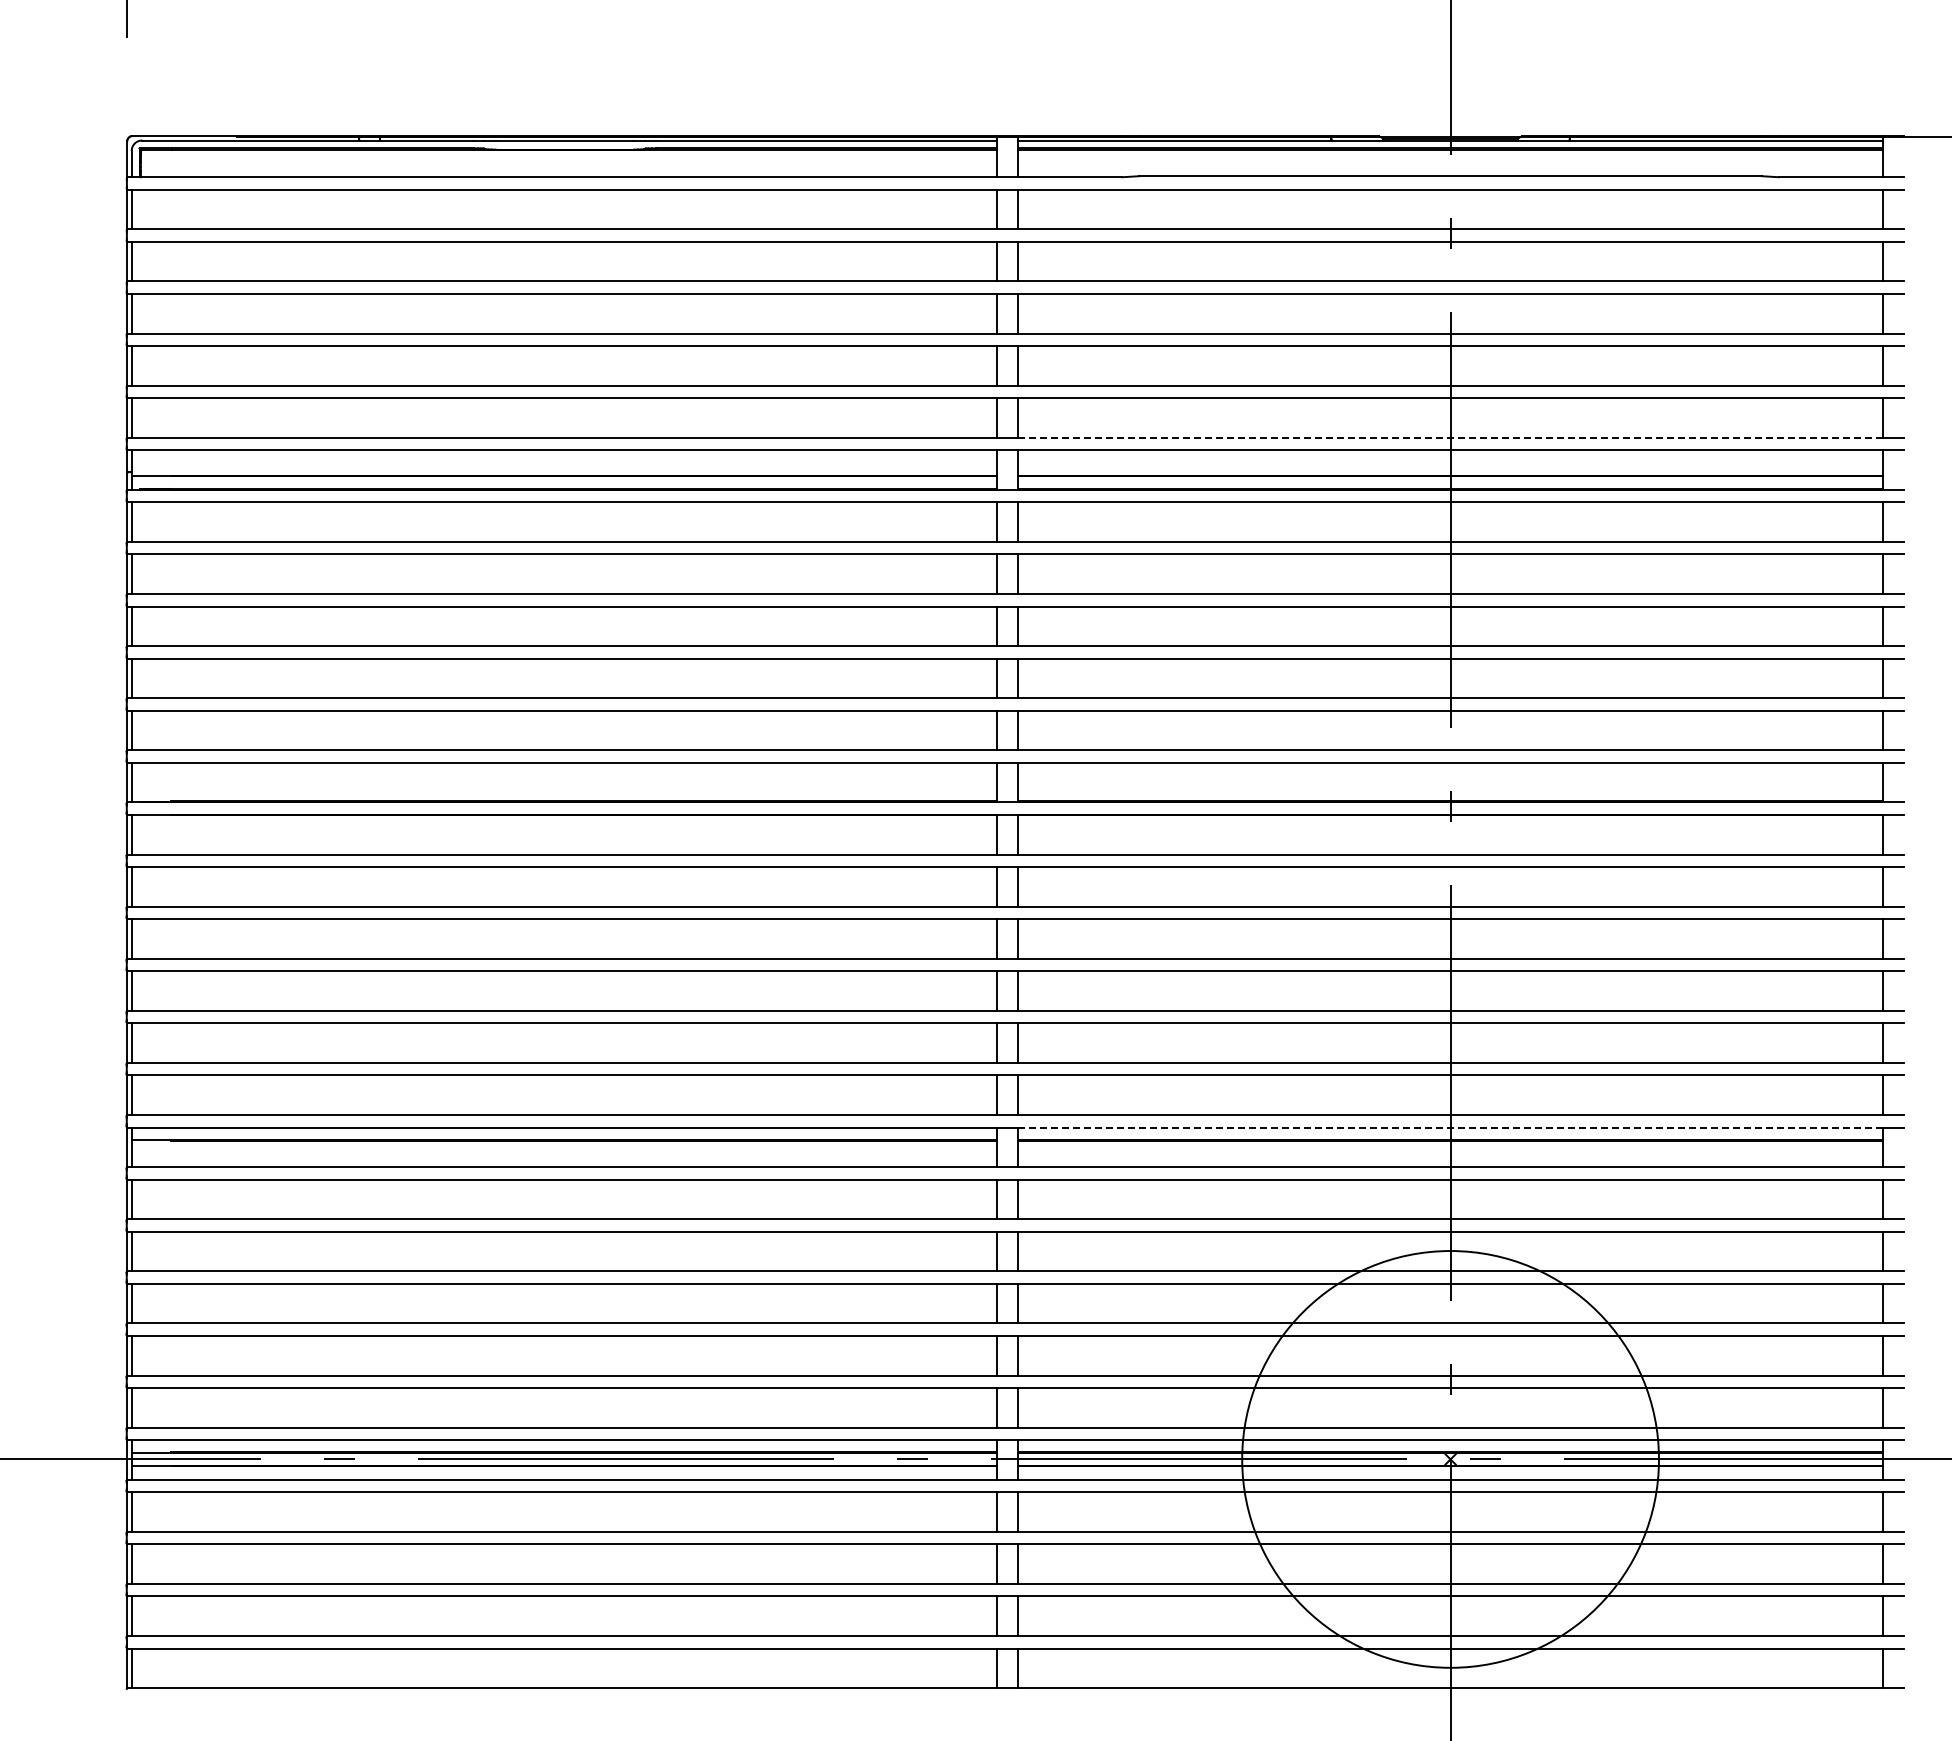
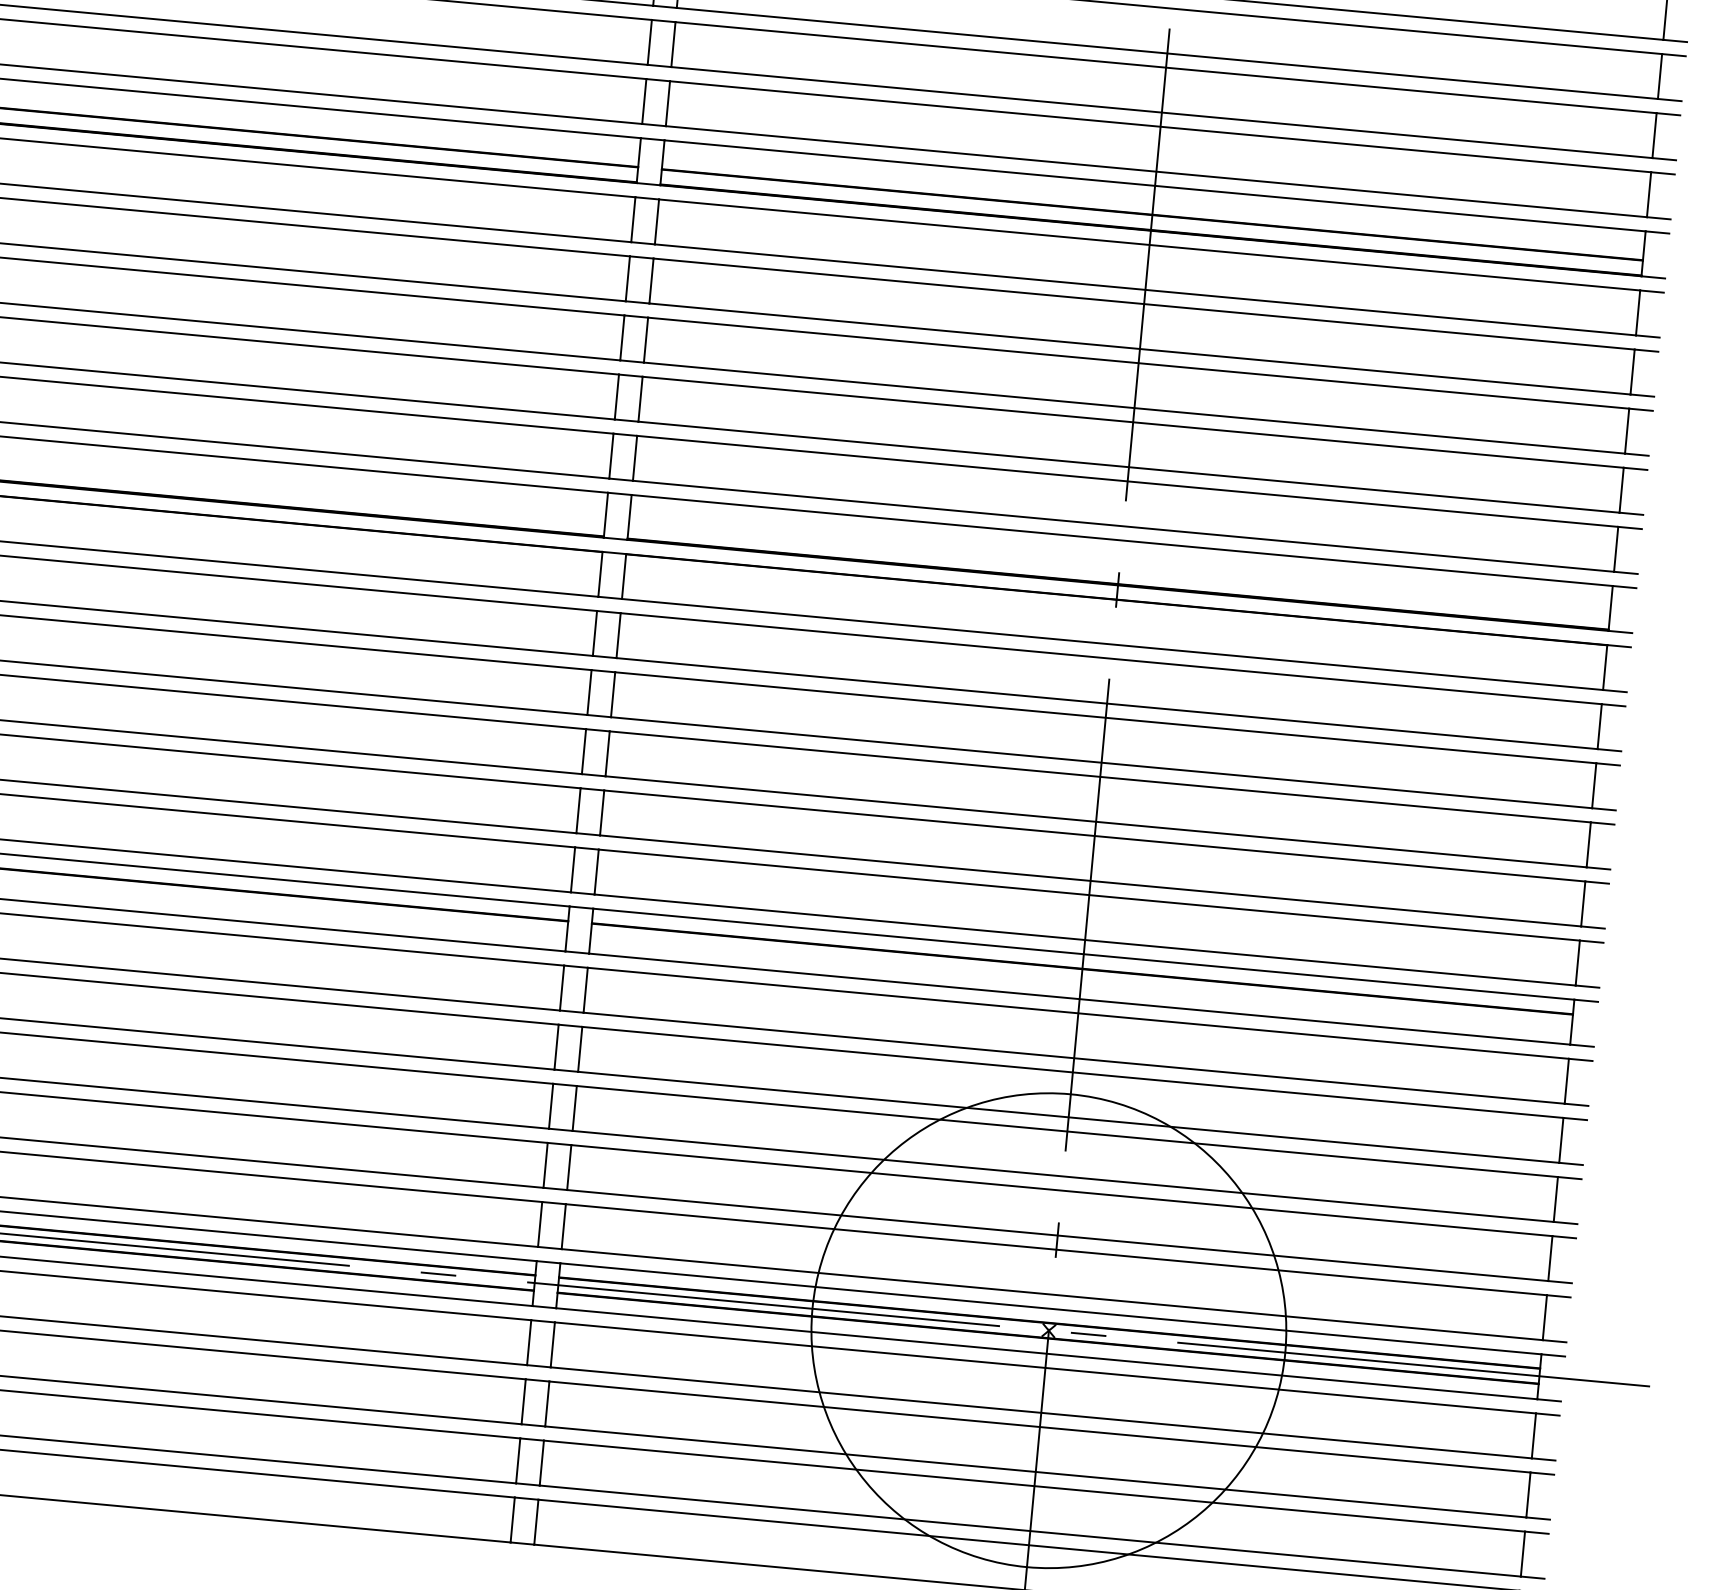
line: (1450, 437) -> (1156, 171), dashed -> solid
line: (1450, 1127) -> (1083, 954), dashed -> solid

